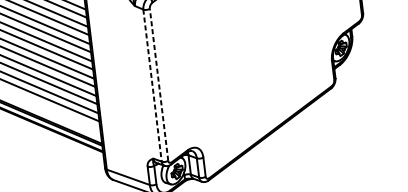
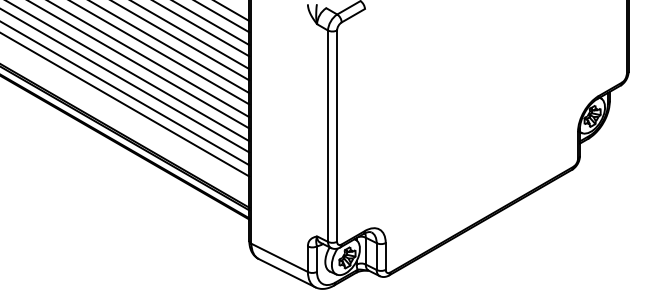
line: (159, 84) -> (337, 136), dashed -> solid
line: (152, 85) -> (328, 136), dashed -> solid

